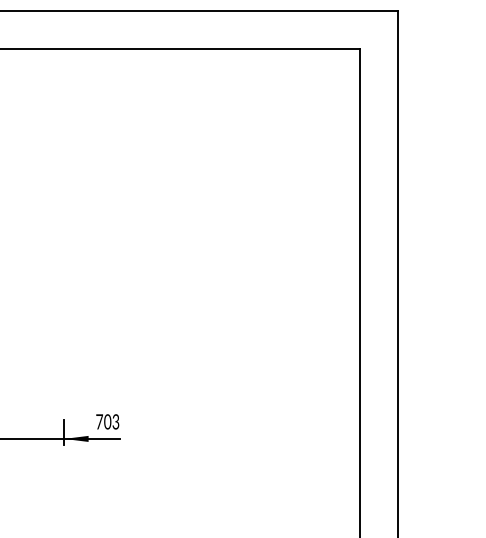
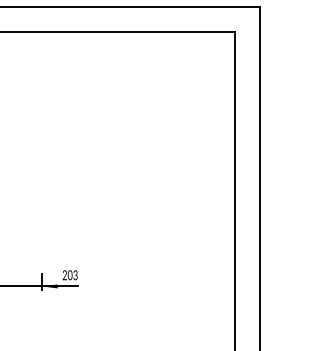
text: (99, 422) -> (64, 275), 703 -> 203

